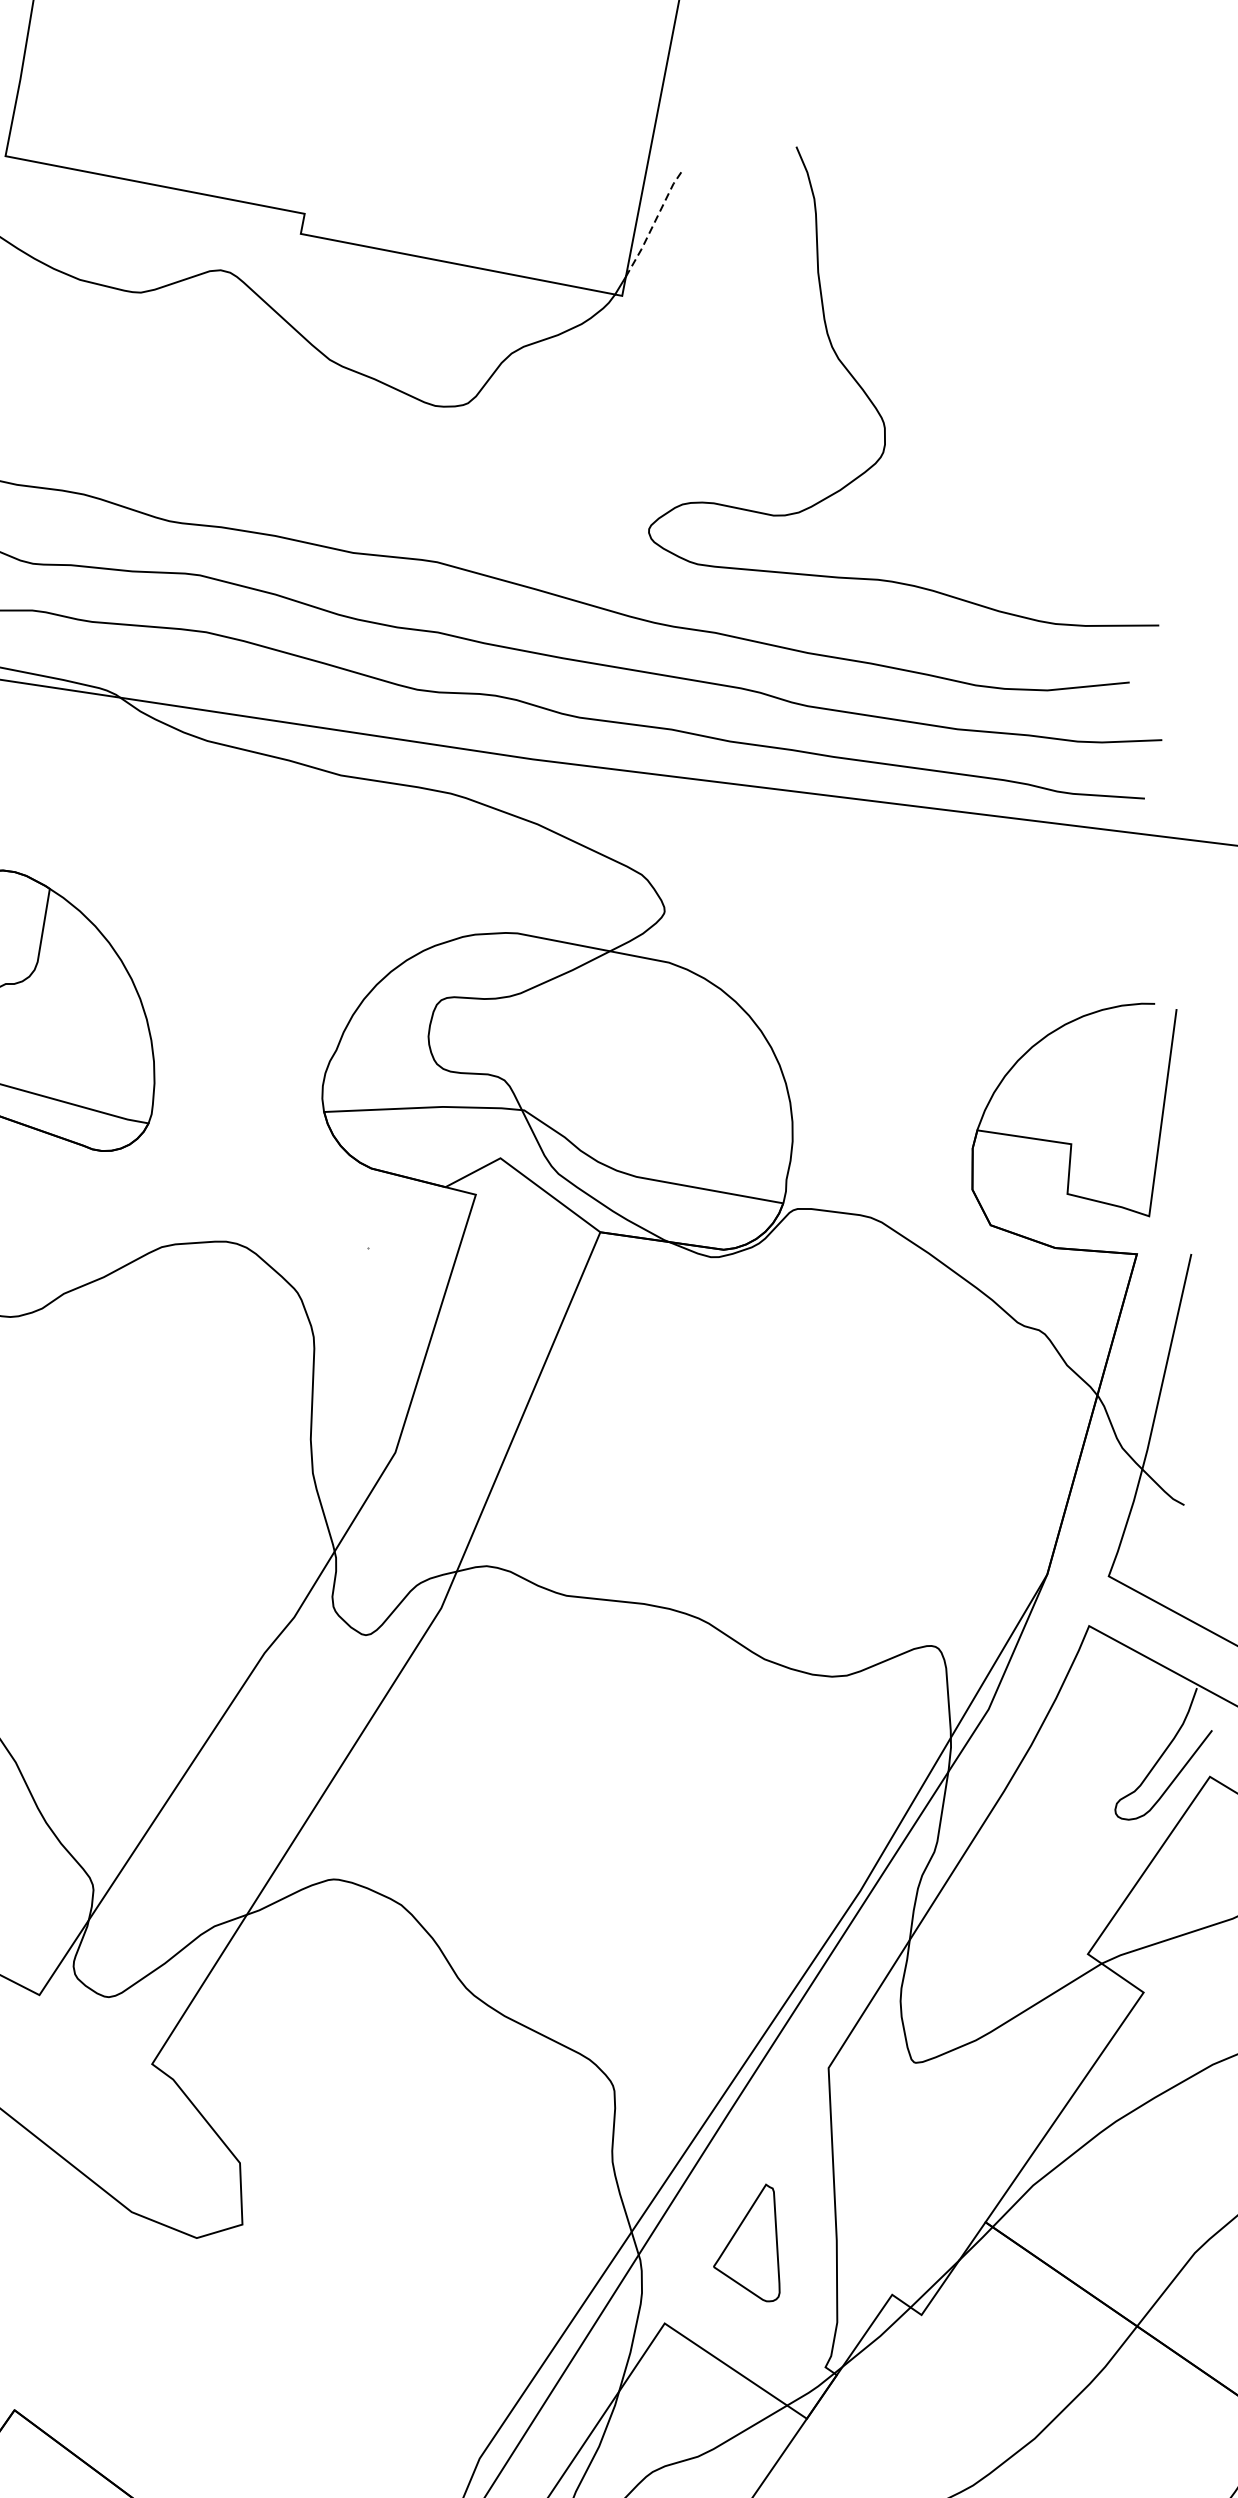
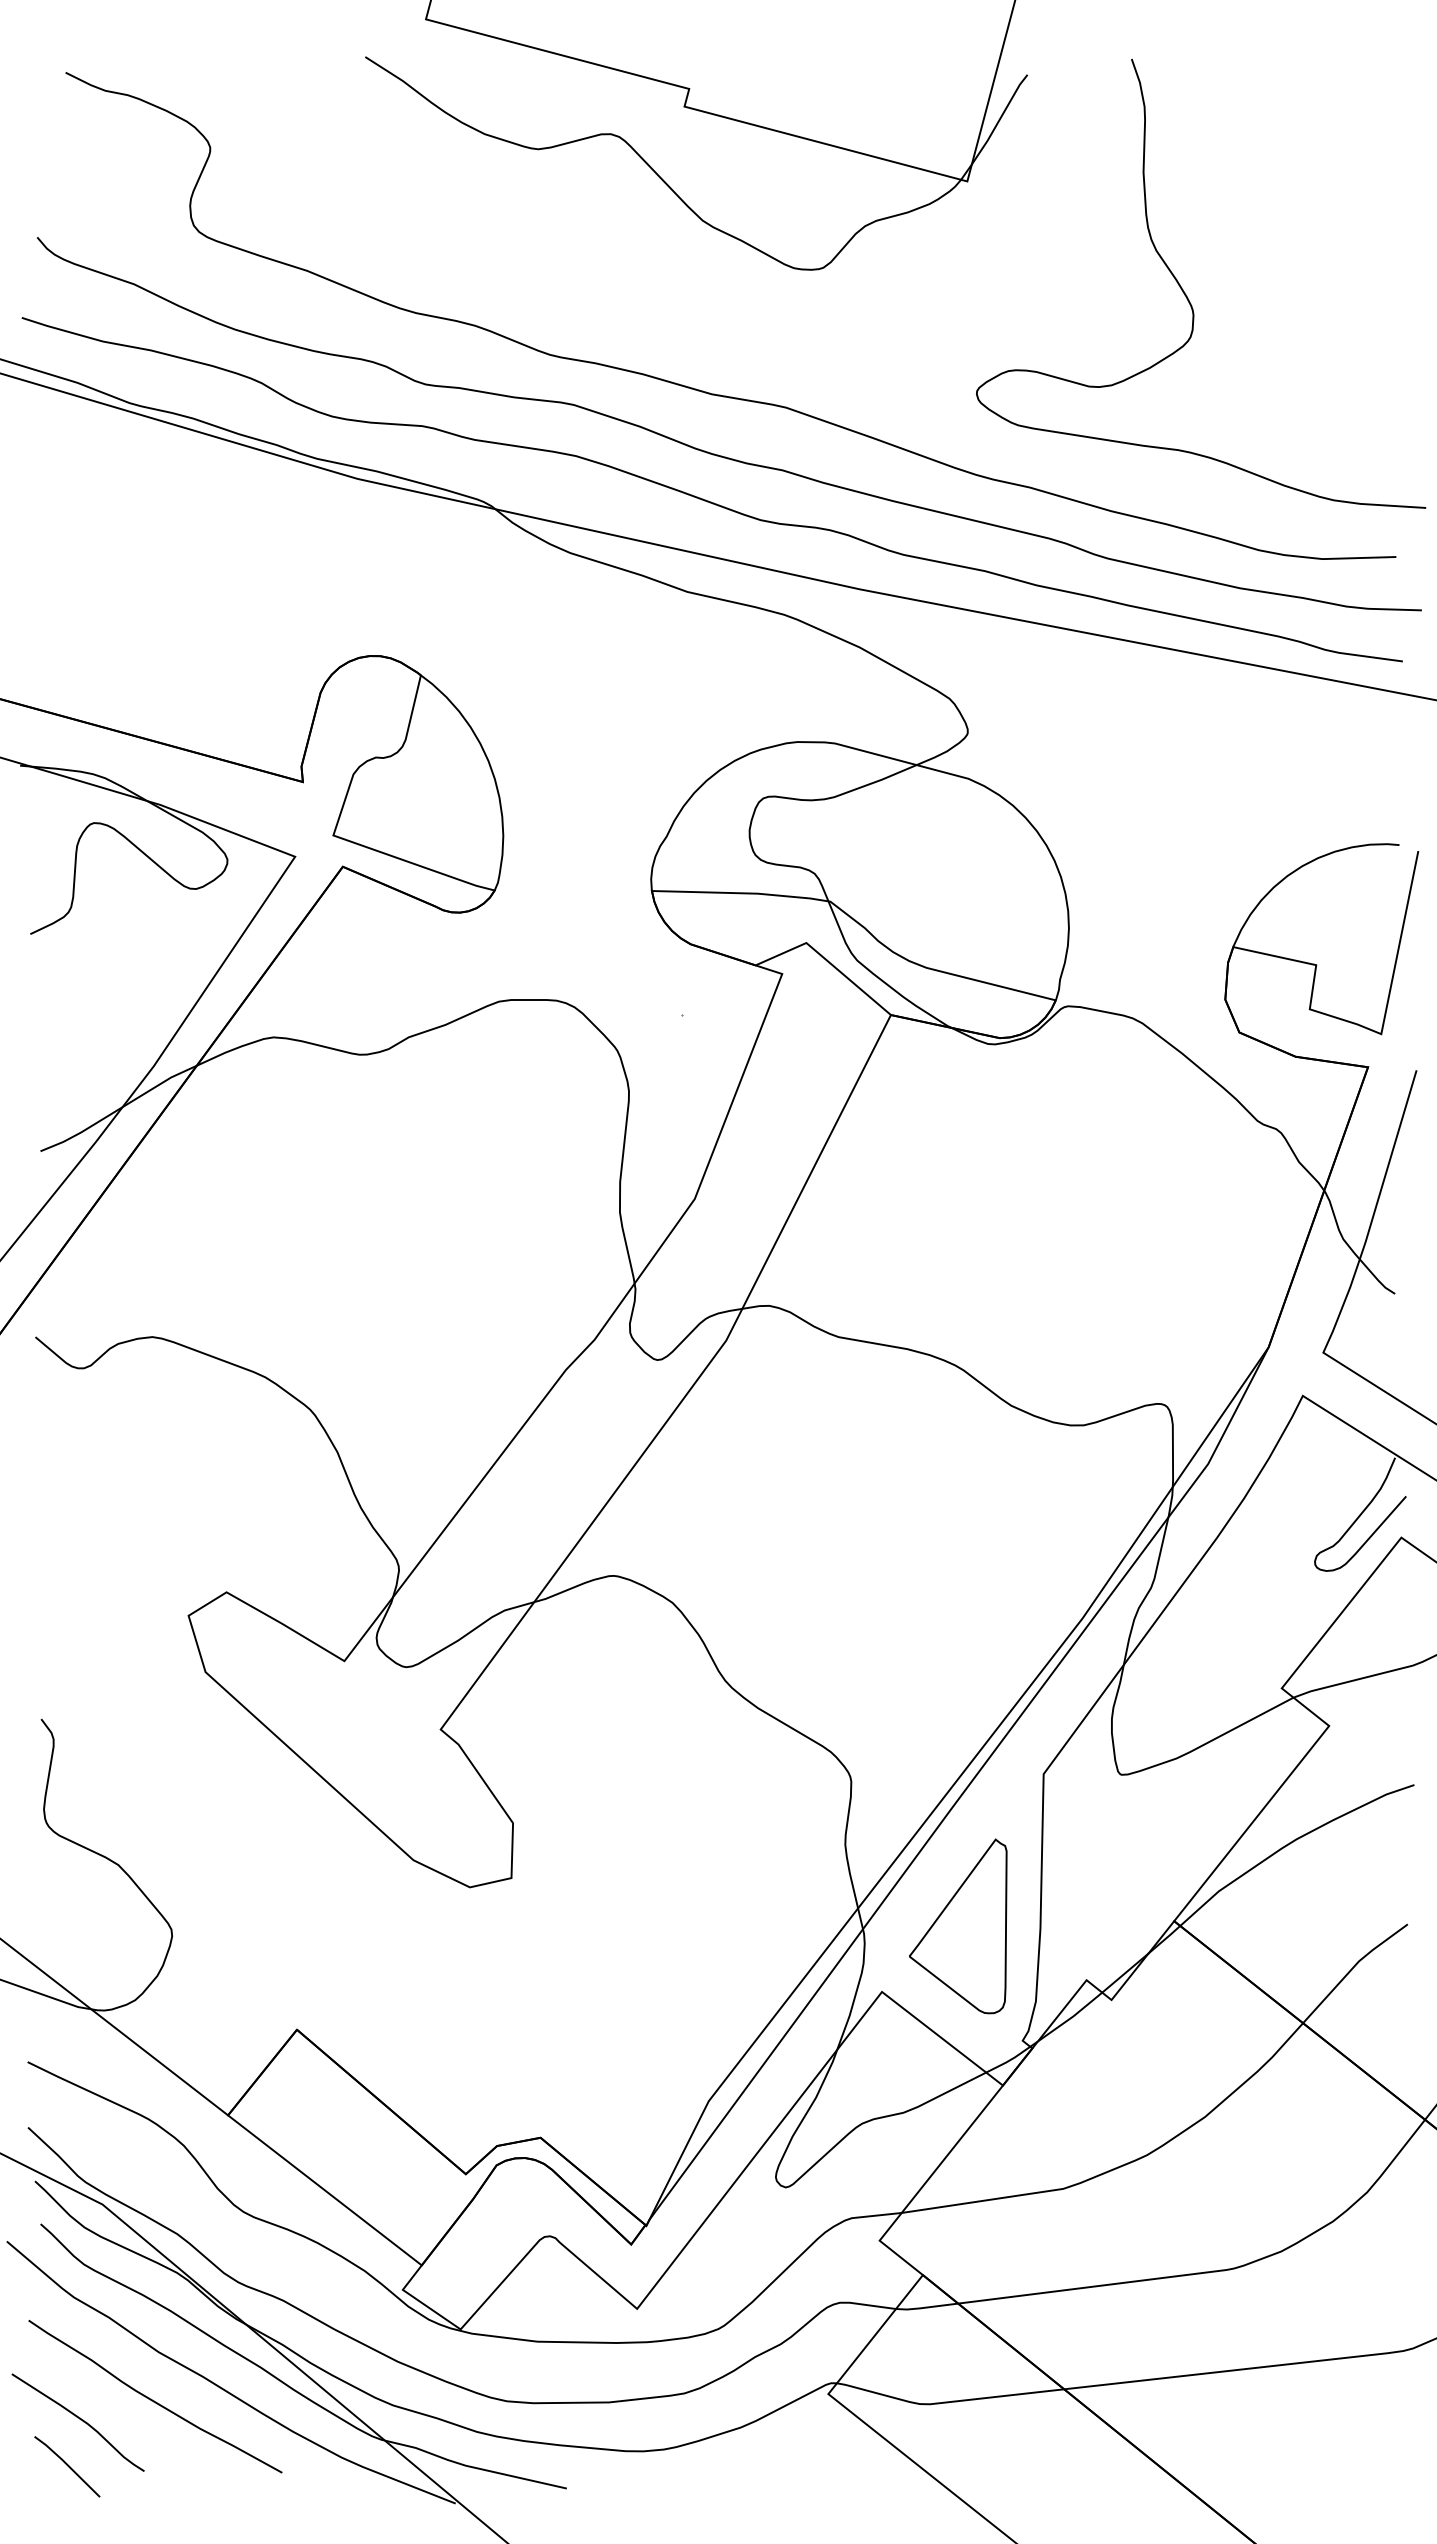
line: (653, 225) -> (999, 120), dashed -> solid
part: (745, 2244) -> (958, 1926), size x1.67

